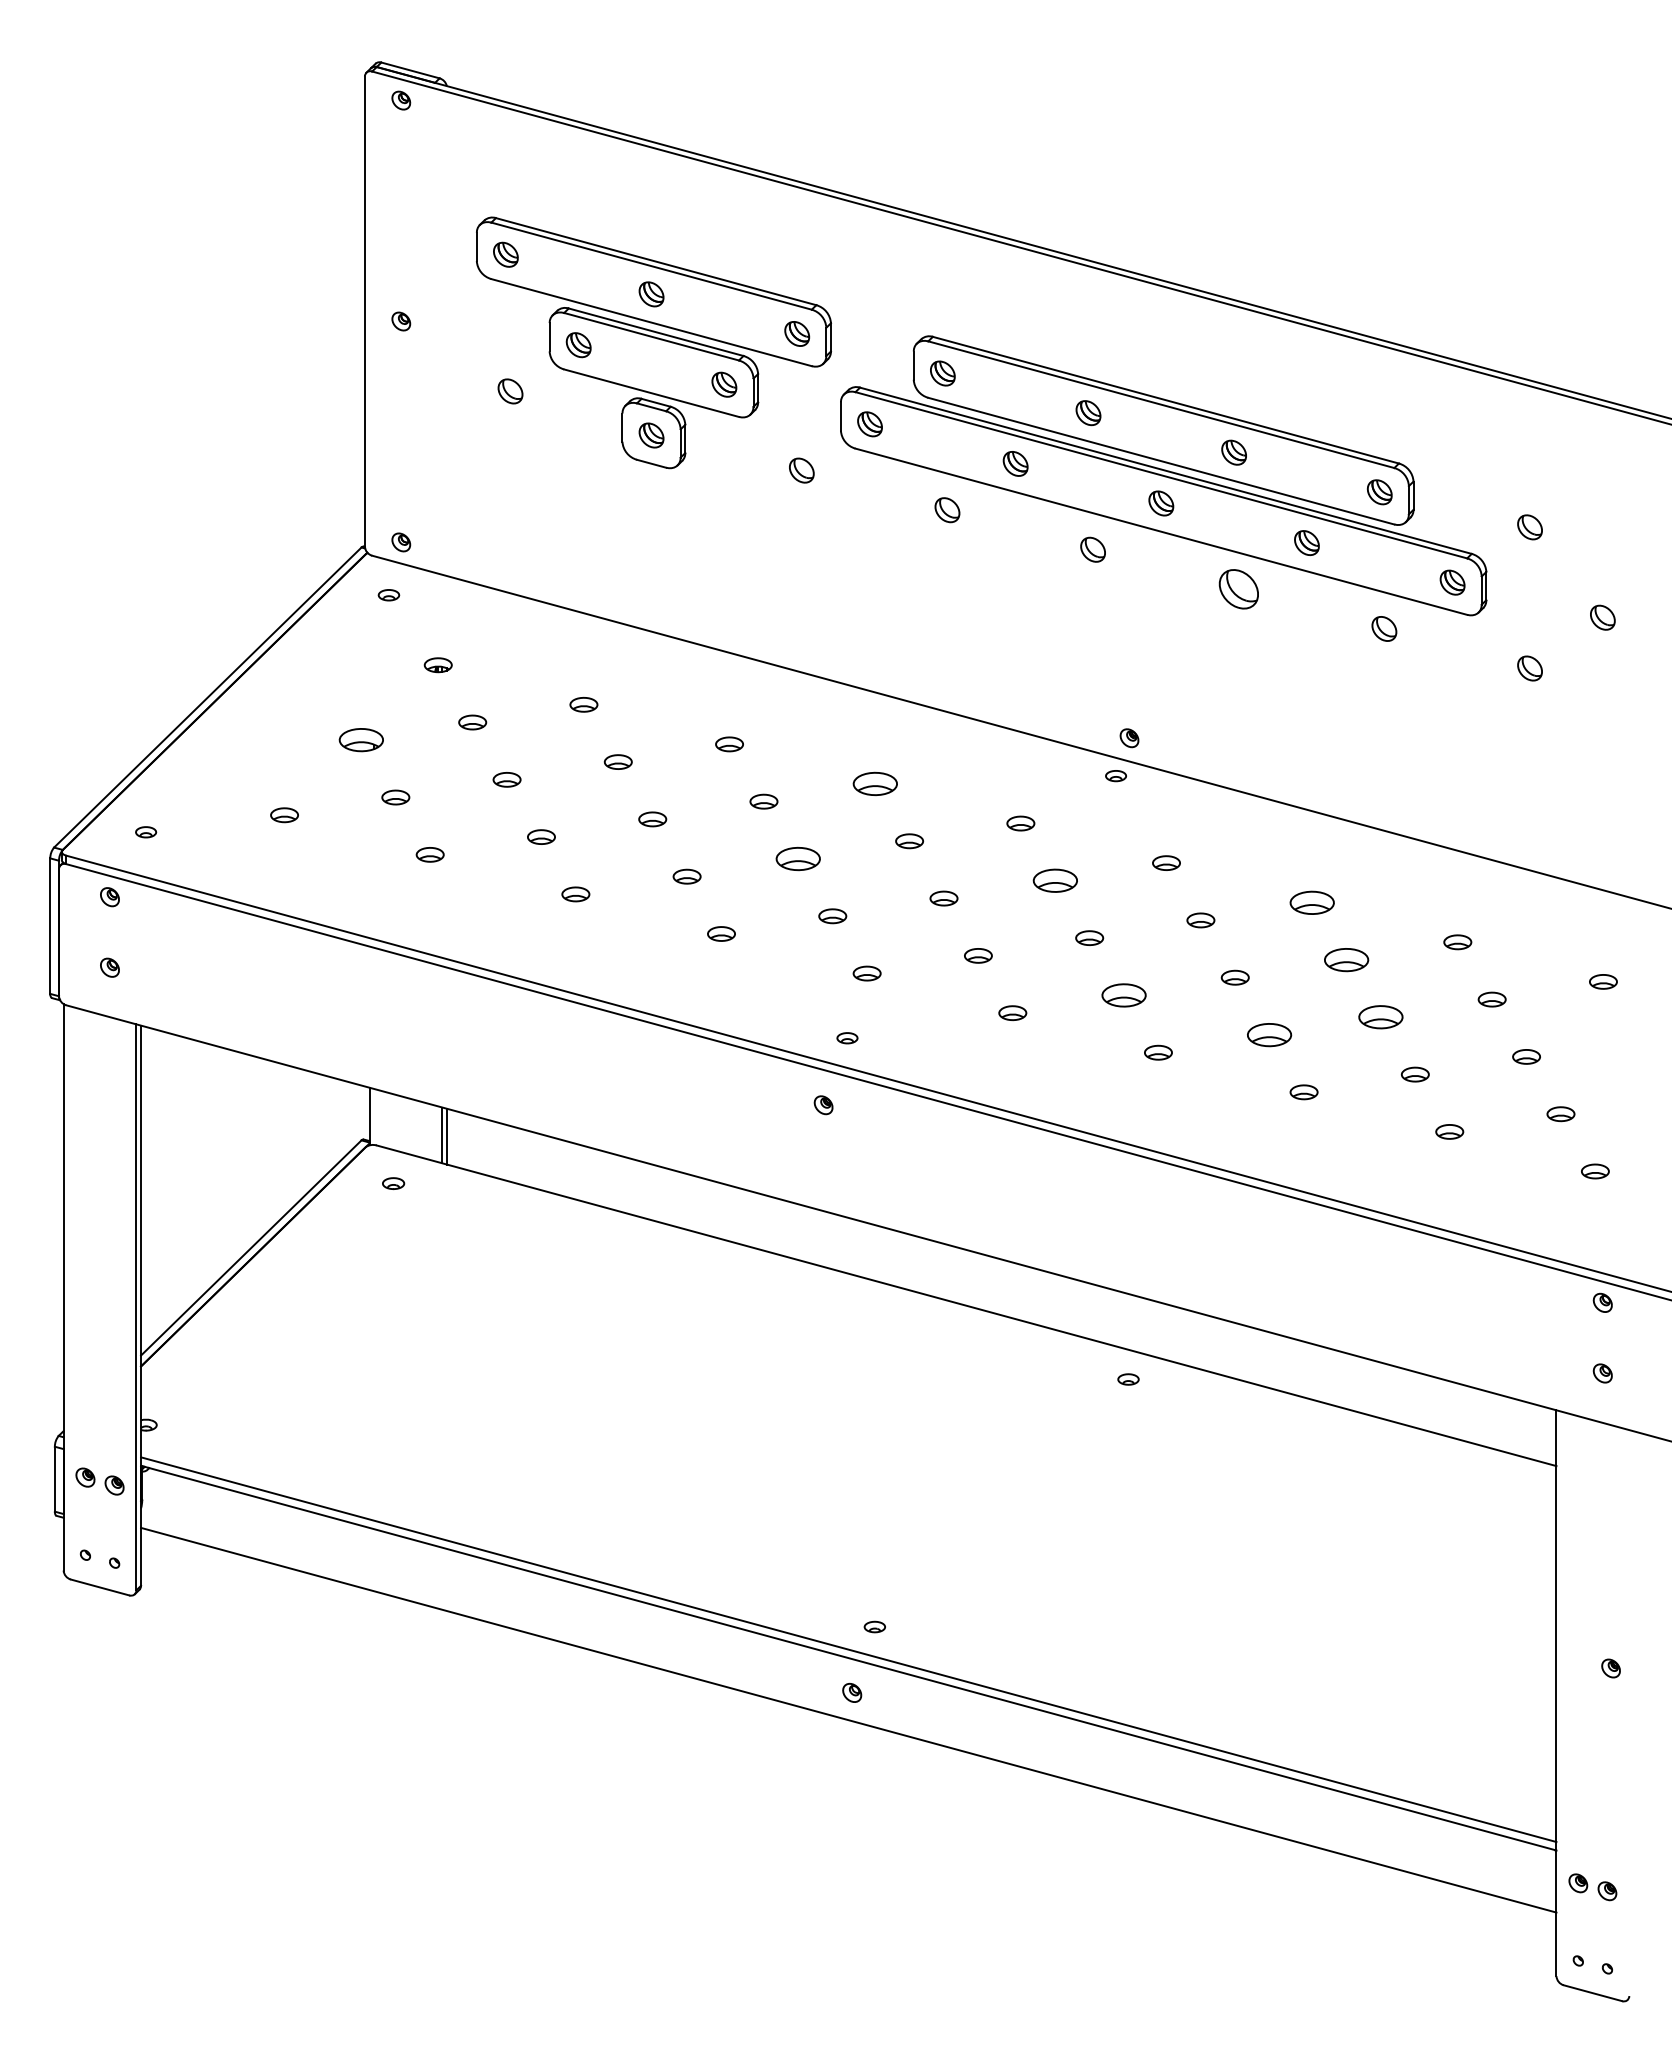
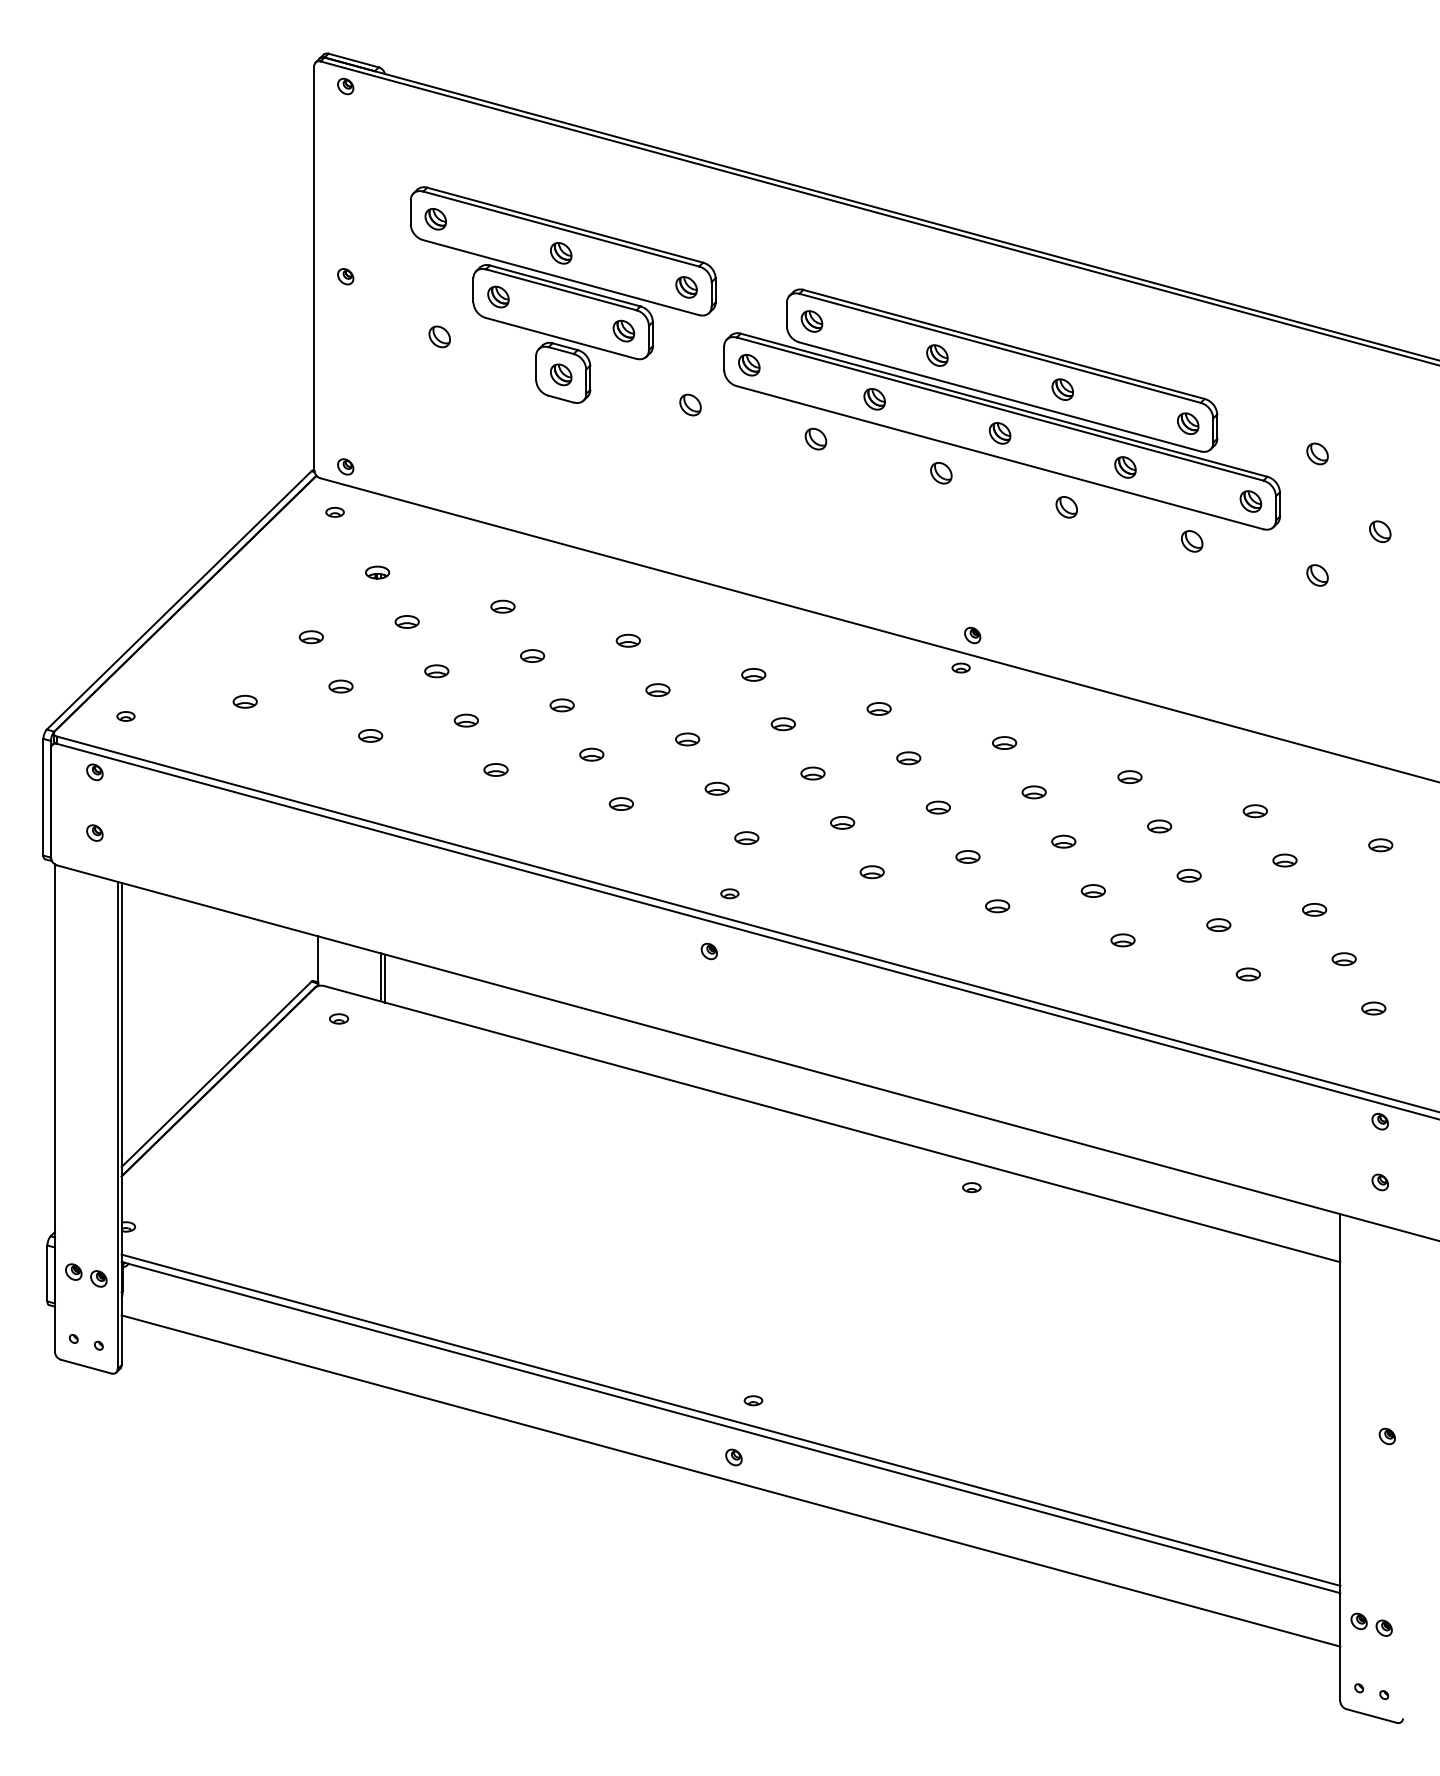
part: (1238, 589) -> (1066, 507), size x0.62
part: (361, 740) -> (311, 637), size x0.62
part: (874, 783) -> (753, 674), size x0.62
part: (798, 858) -> (687, 739), size x0.62
part: (1054, 880) -> (908, 757), size x0.62
part: (1311, 902) -> (1129, 776), size x0.62
part: (1346, 959) -> (1159, 826), size x0.62
part: (1123, 995) -> (967, 857), size x0.62
part: (1380, 1017) -> (1188, 875), size x0.62
part: (1269, 1034) -> (1093, 890), size x0.62

